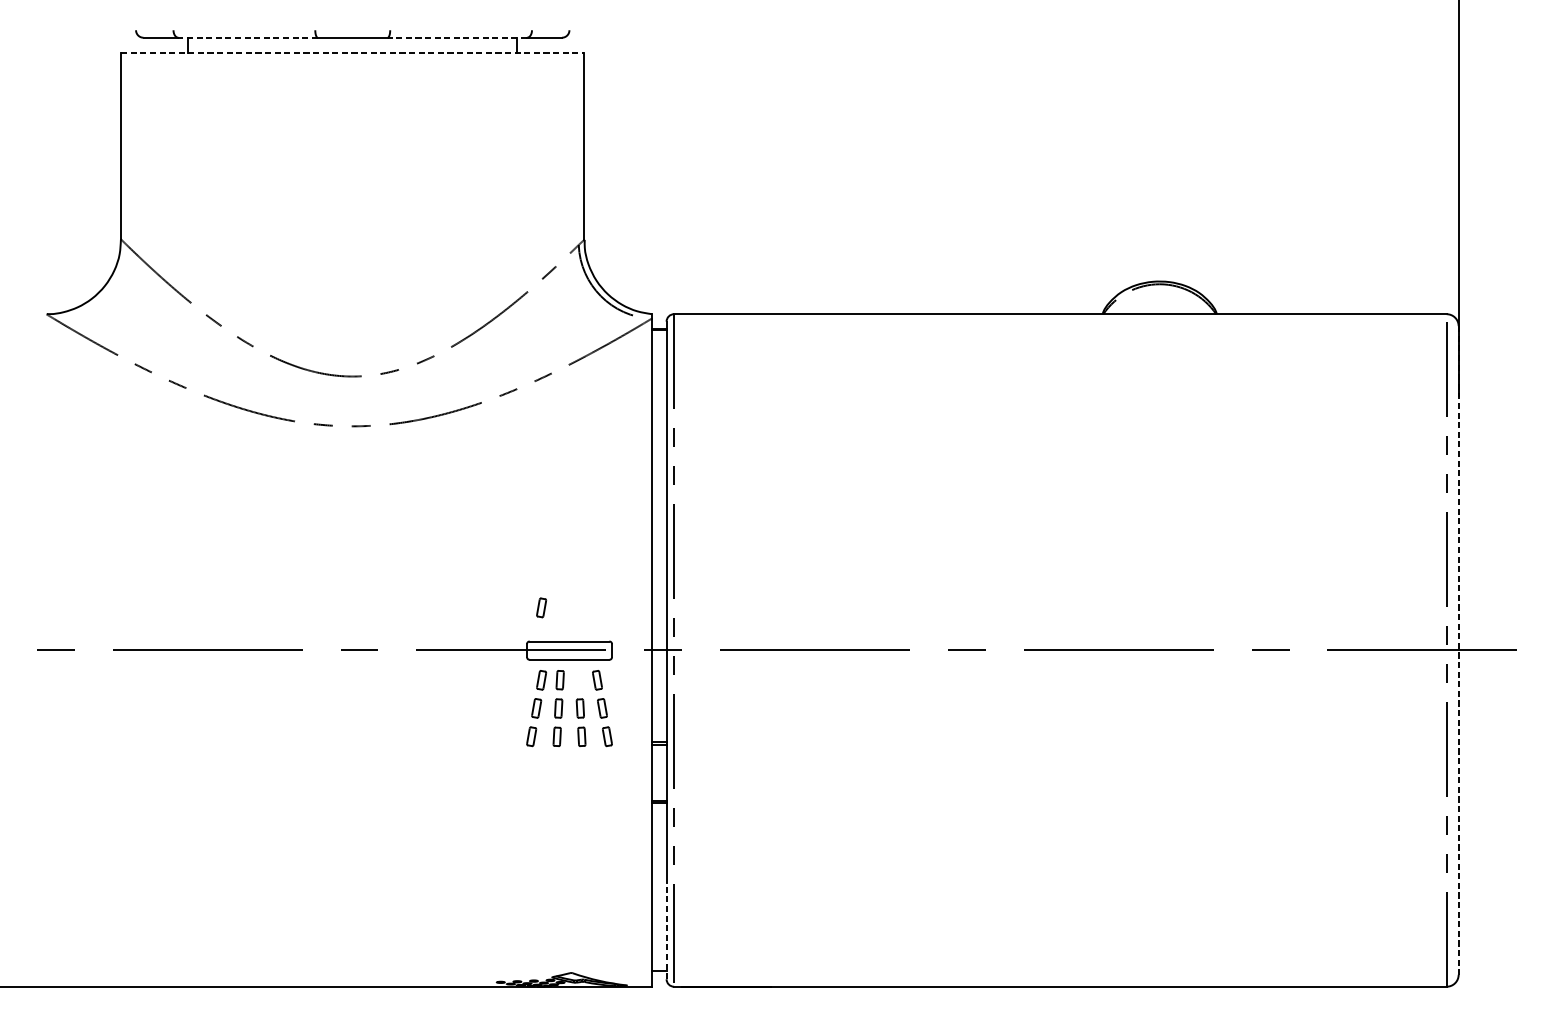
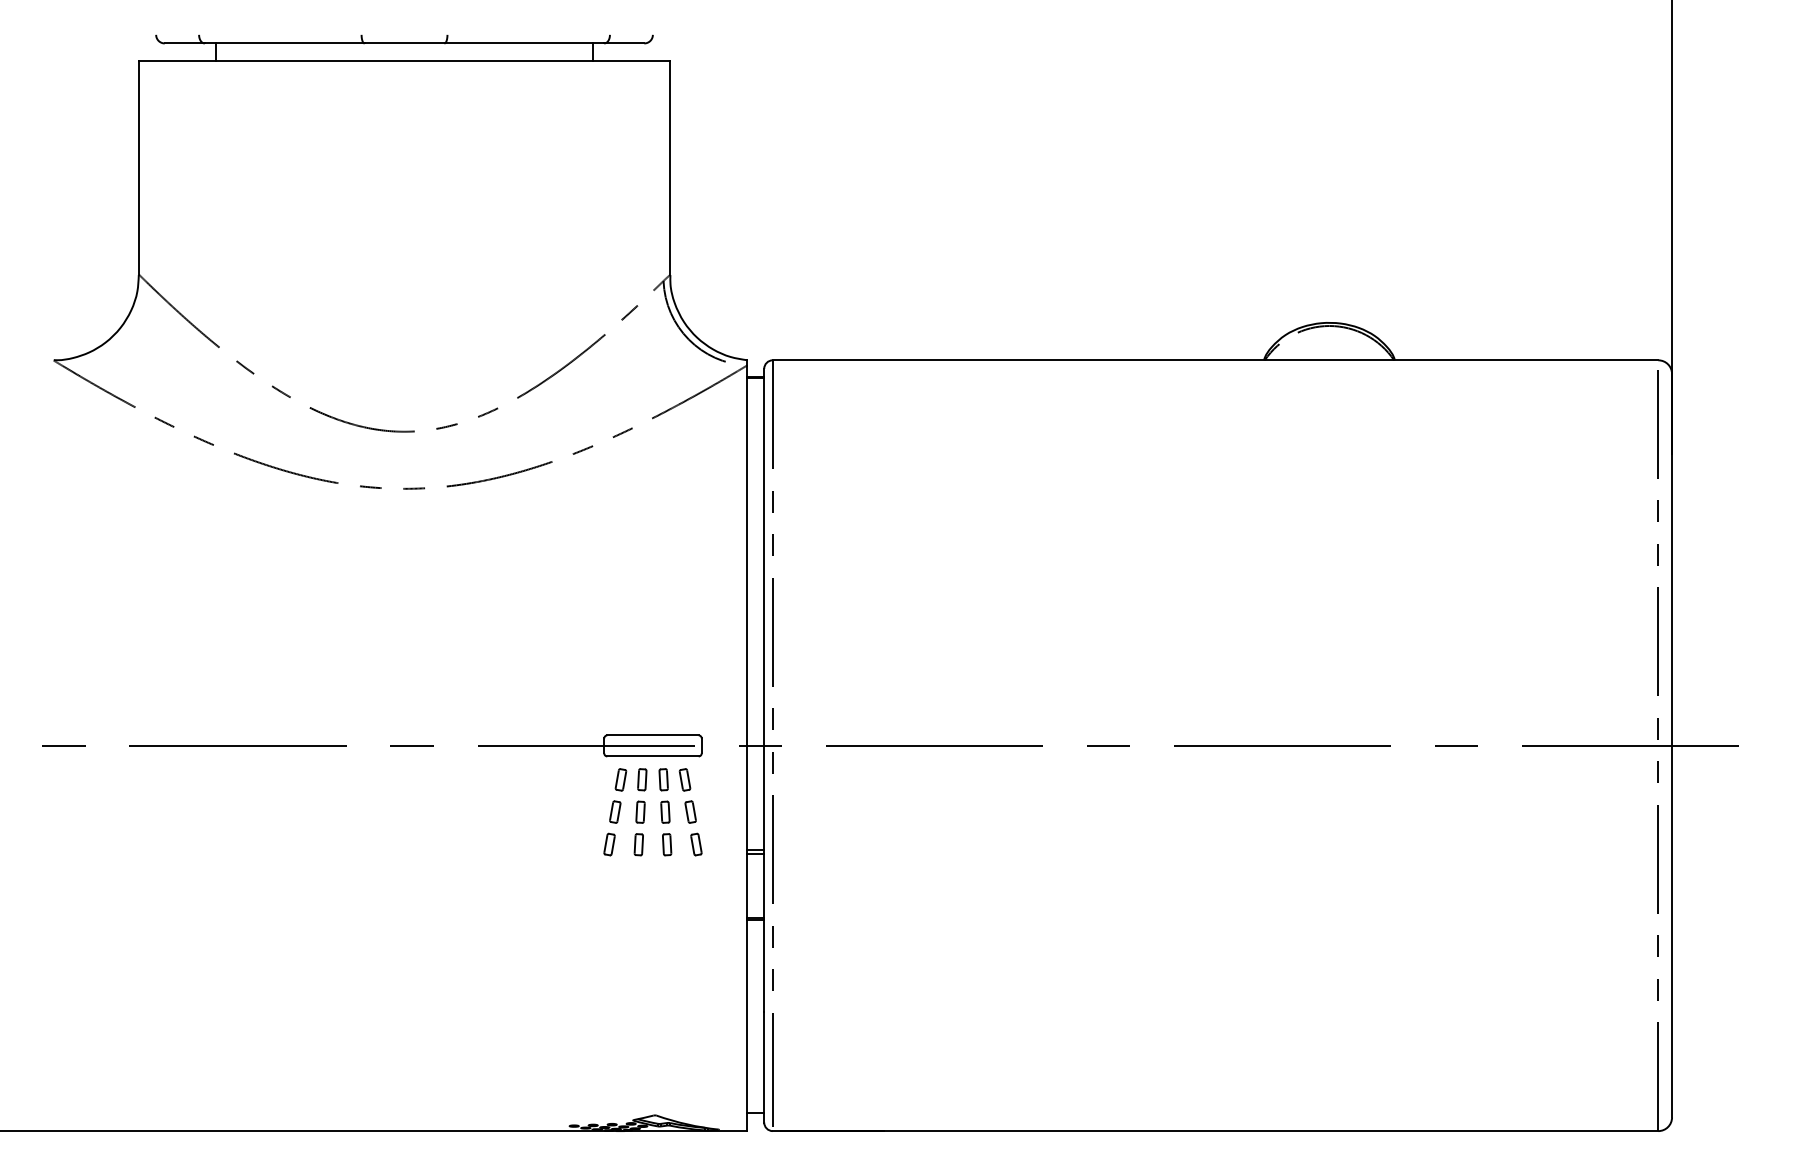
line: (248, 37) -> (284, 43), dashed -> solid
line: (457, 37) -> (524, 43), dashed -> solid
line: (353, 52) -> (405, 60), dashed -> solid
part: (541, 607) -> (620, 696), removed
line: (1459, 650) -> (1672, 745), dashed -> solid
part: (578, 679) -> (663, 779), added
line: (666, 930) -> (764, 1066), dashed -> solid

